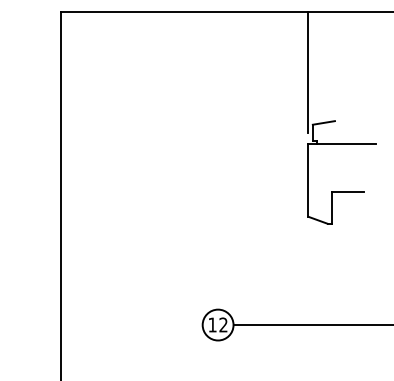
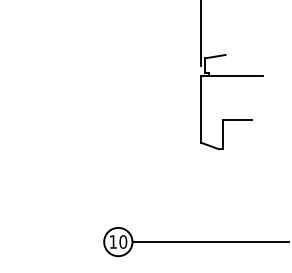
text: (223, 324) -> (123, 241), 12 -> 10

